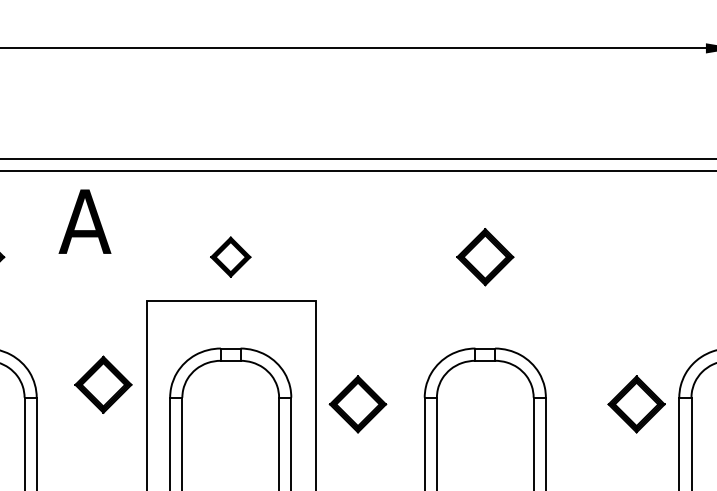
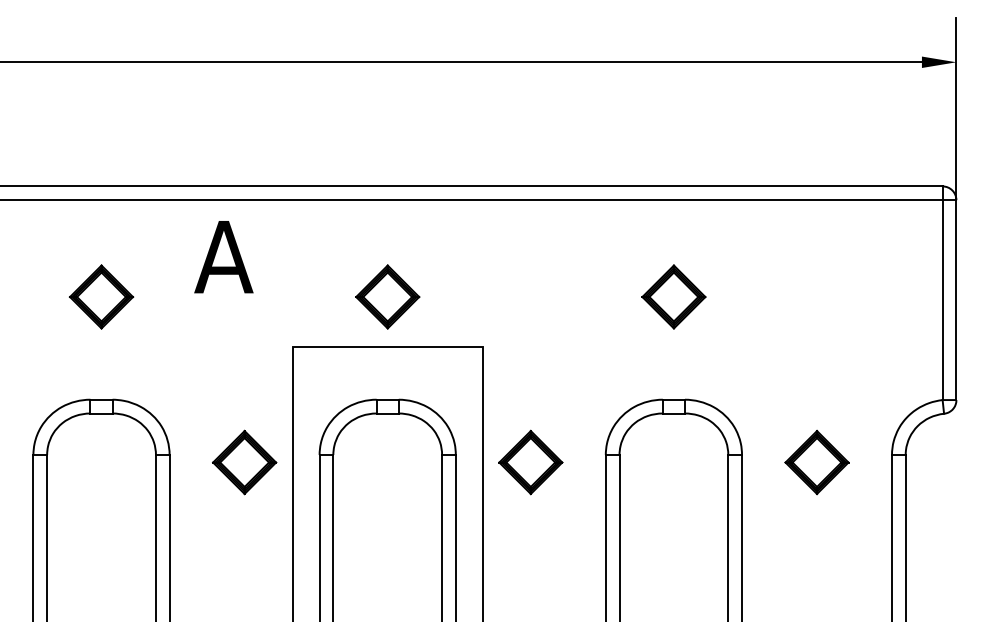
part: (230, 256) -> (387, 296), size x1.43
part: (103, 384) -> (244, 462), moved
part: (636, 404) -> (816, 462), moved

